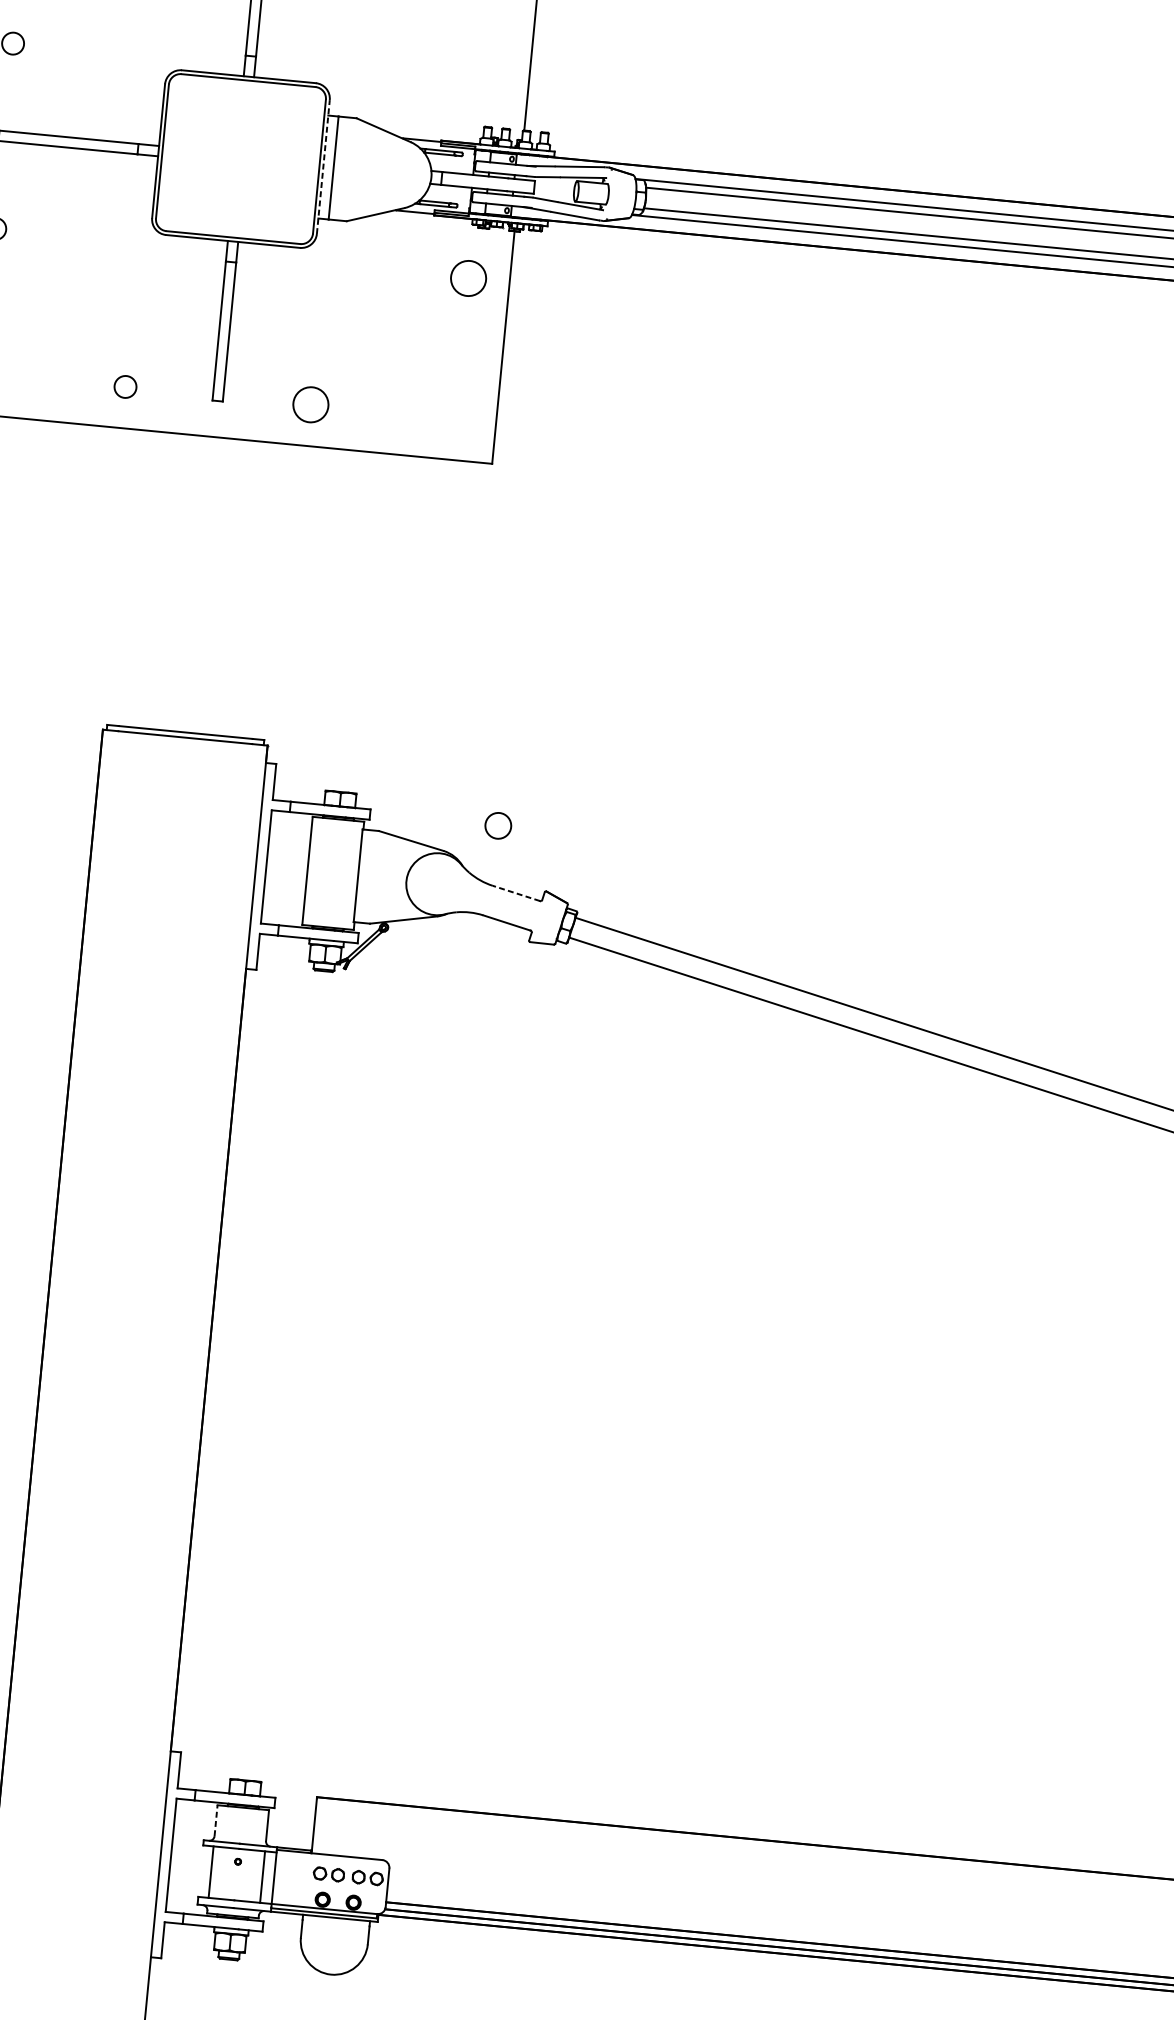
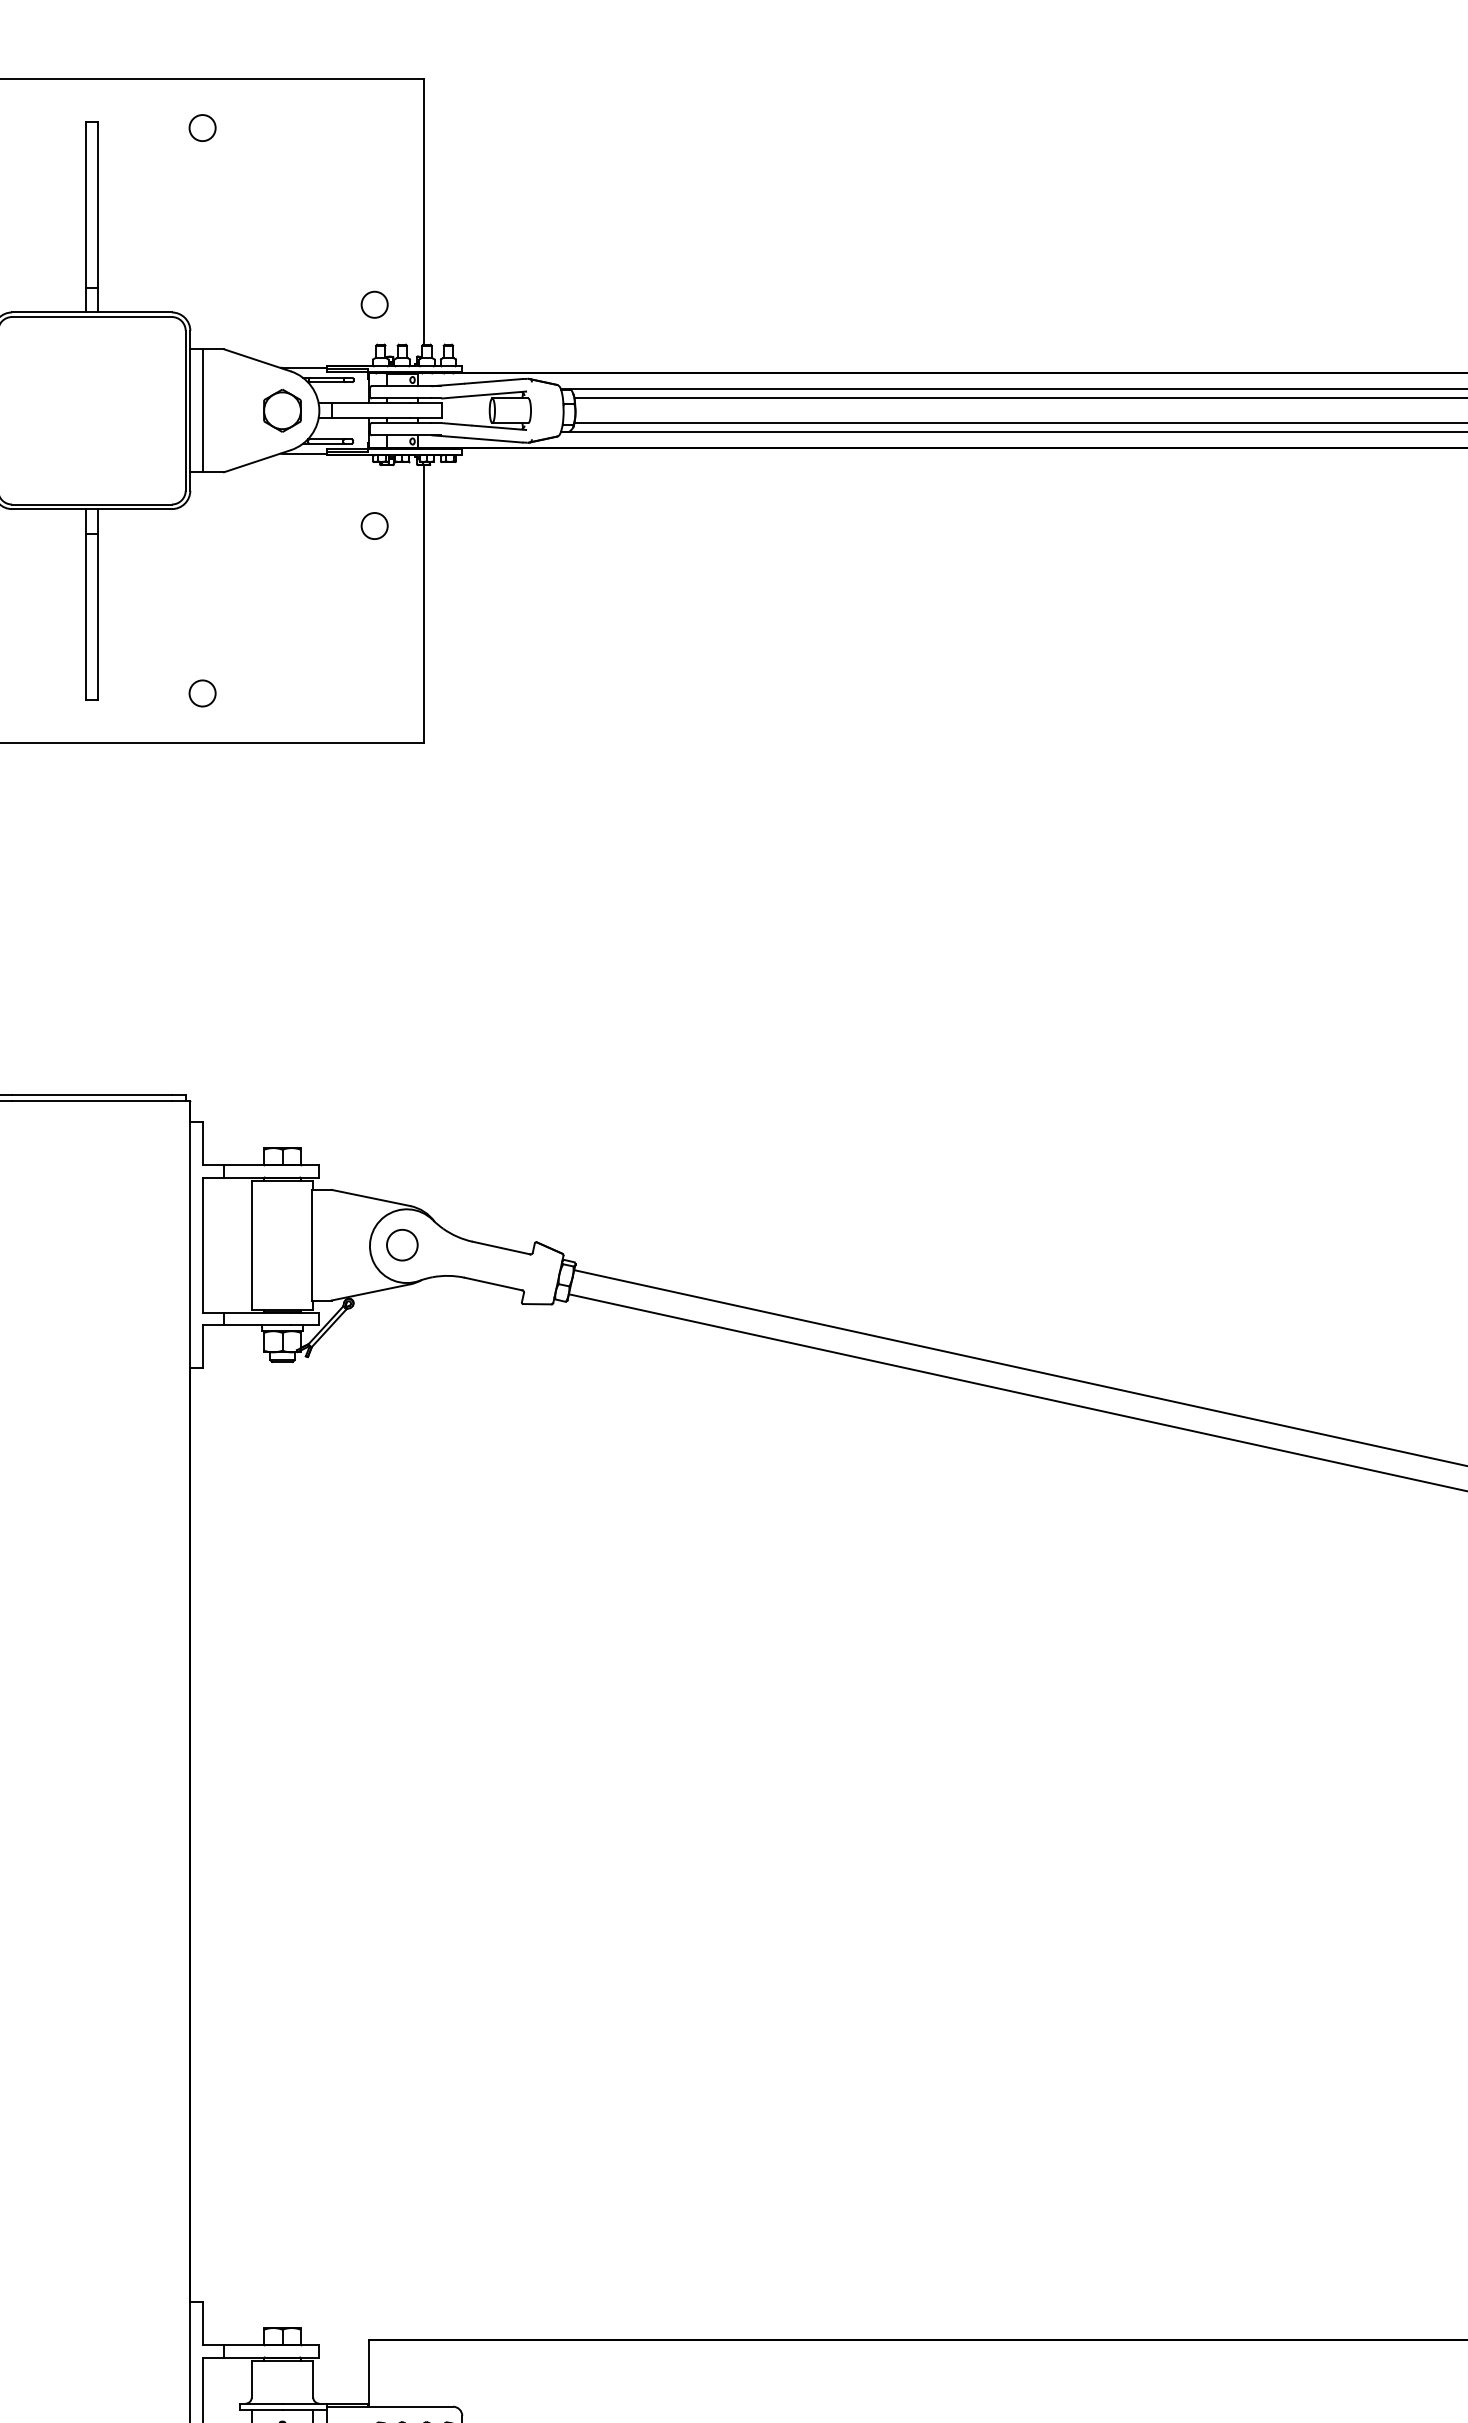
circle: (486, 92) -> (374, 304), added
line: (323, 166) -> (190, 410), dashed -> solid
part: (400, 174) -> (282, 410), added
circle: (468, 277) -> (374, 525), size x0.62
circle: (310, 404) -> (202, 693), size x0.62
circle: (498, 825) -> (402, 1244), moved
line: (515, 892) -> (500, 1247), dashed -> solid
line: (215, 1820) -> (251, 2378), dashed -> solid

